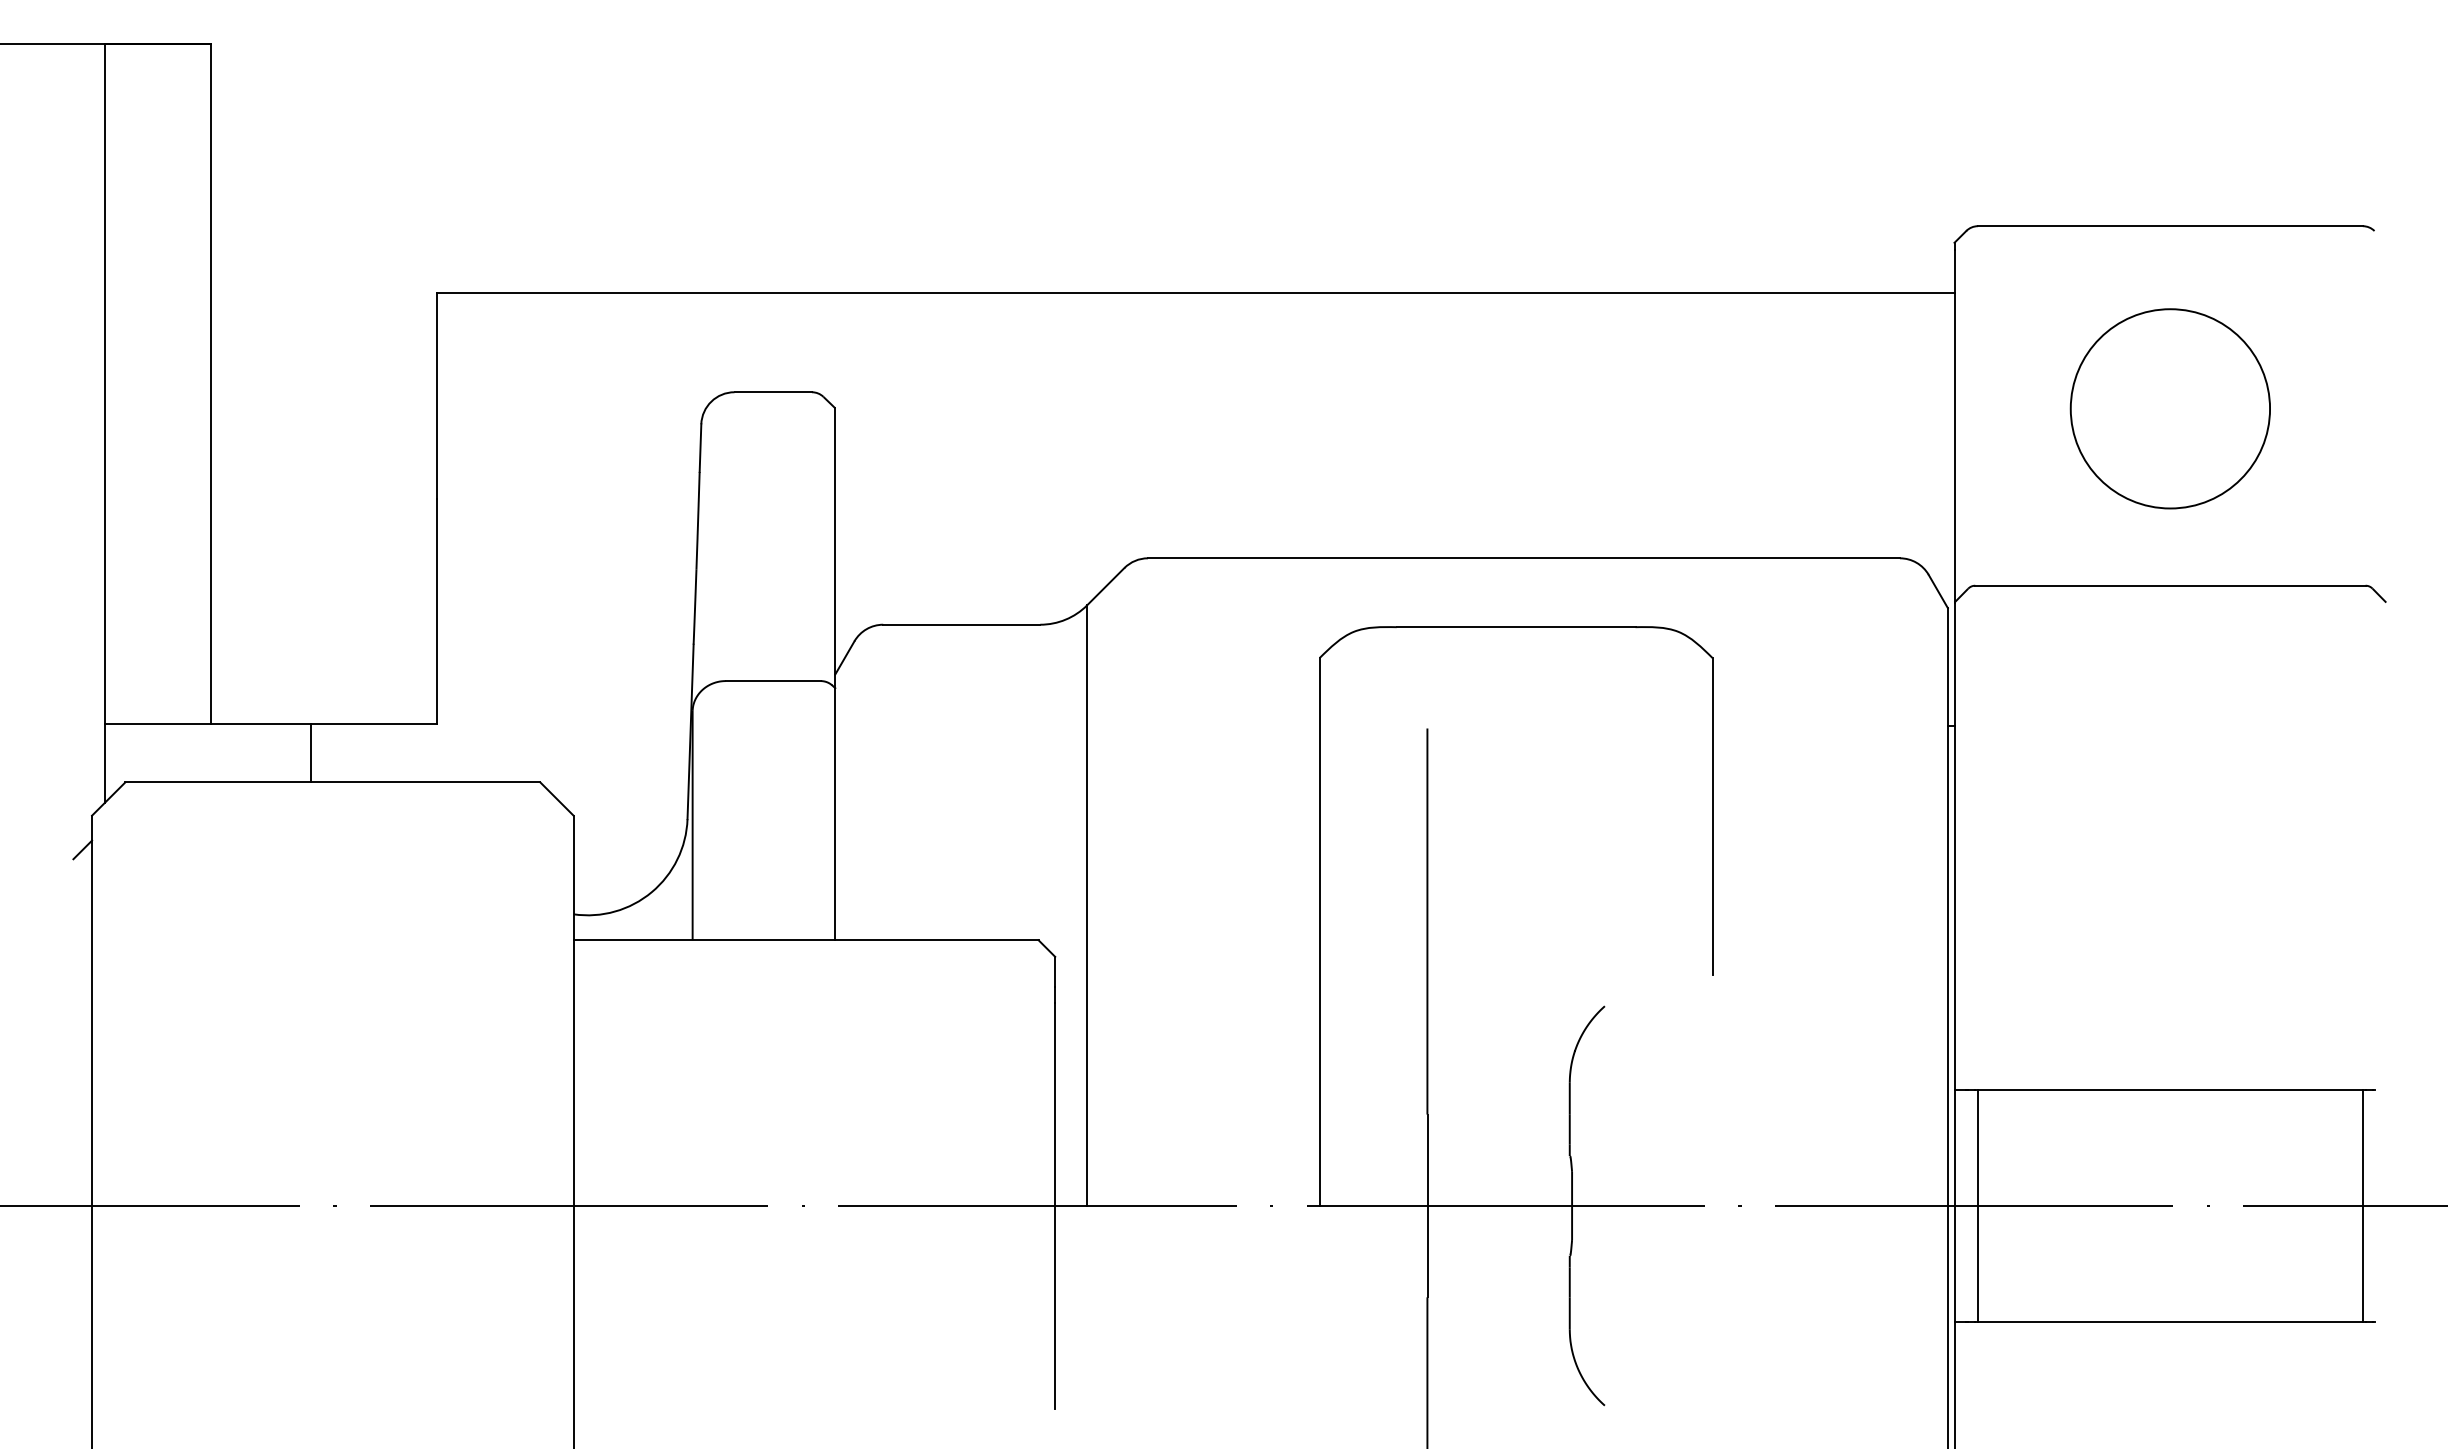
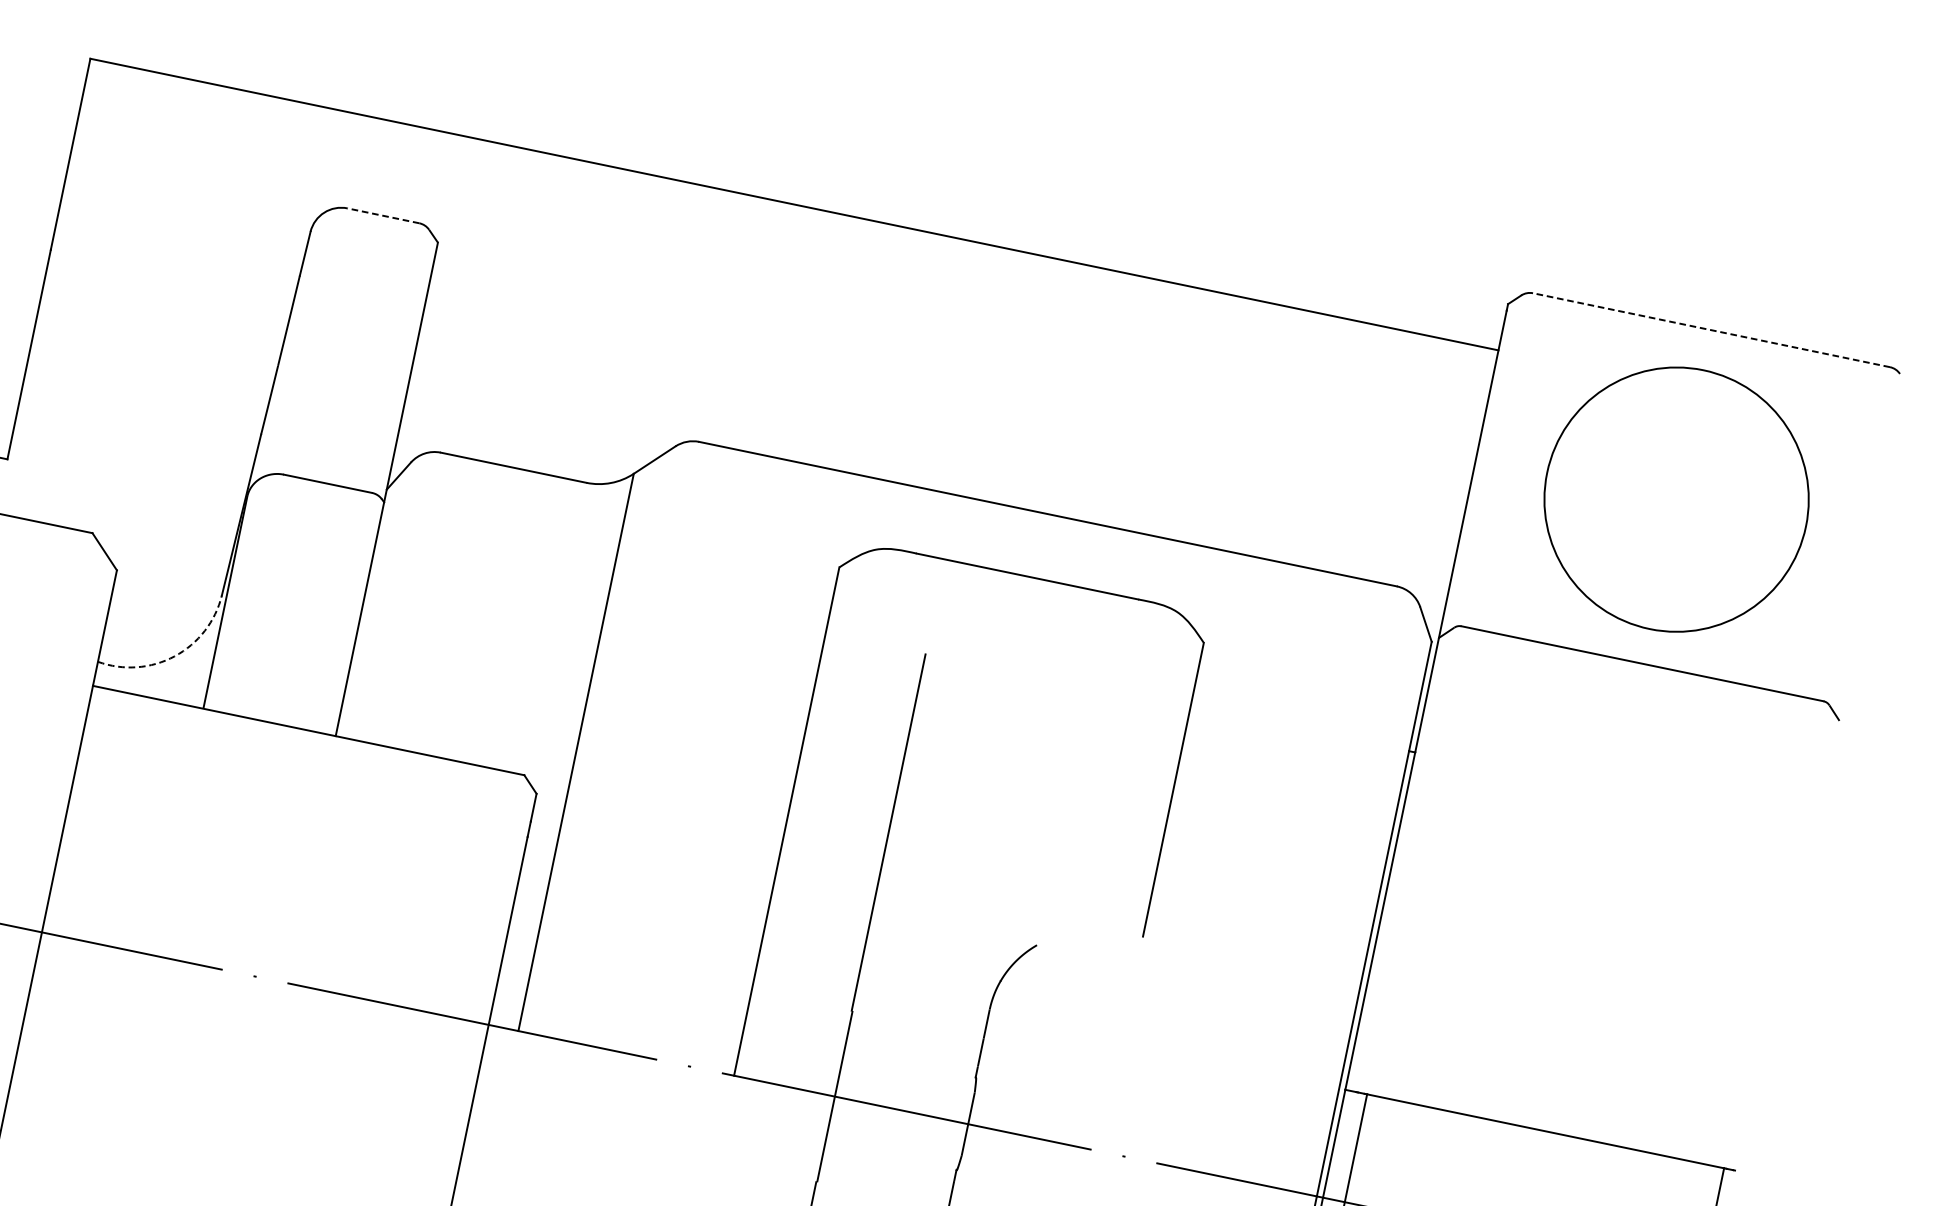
line: (2169, 226) -> (1710, 330), solid -> dashed
line: (773, 392) -> (383, 216), solid -> dashed
circle: (2169, 408) -> (1675, 499), size x1.4
arc: (651, 892) -> (174, 656), solid -> dashed

